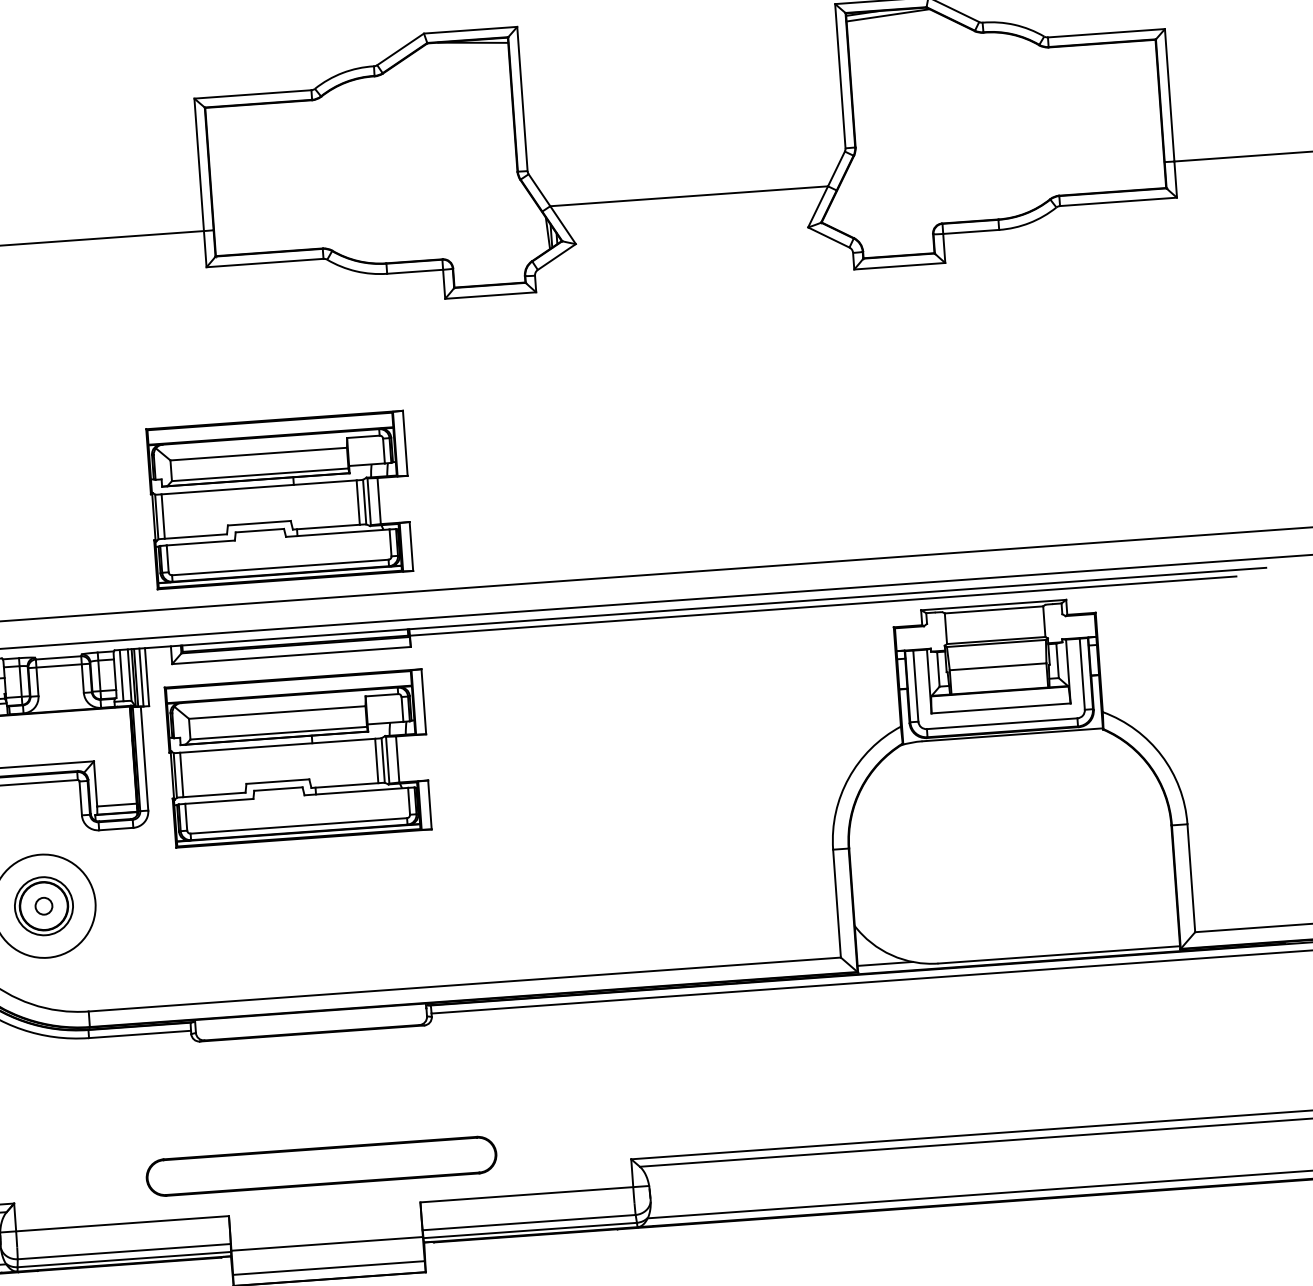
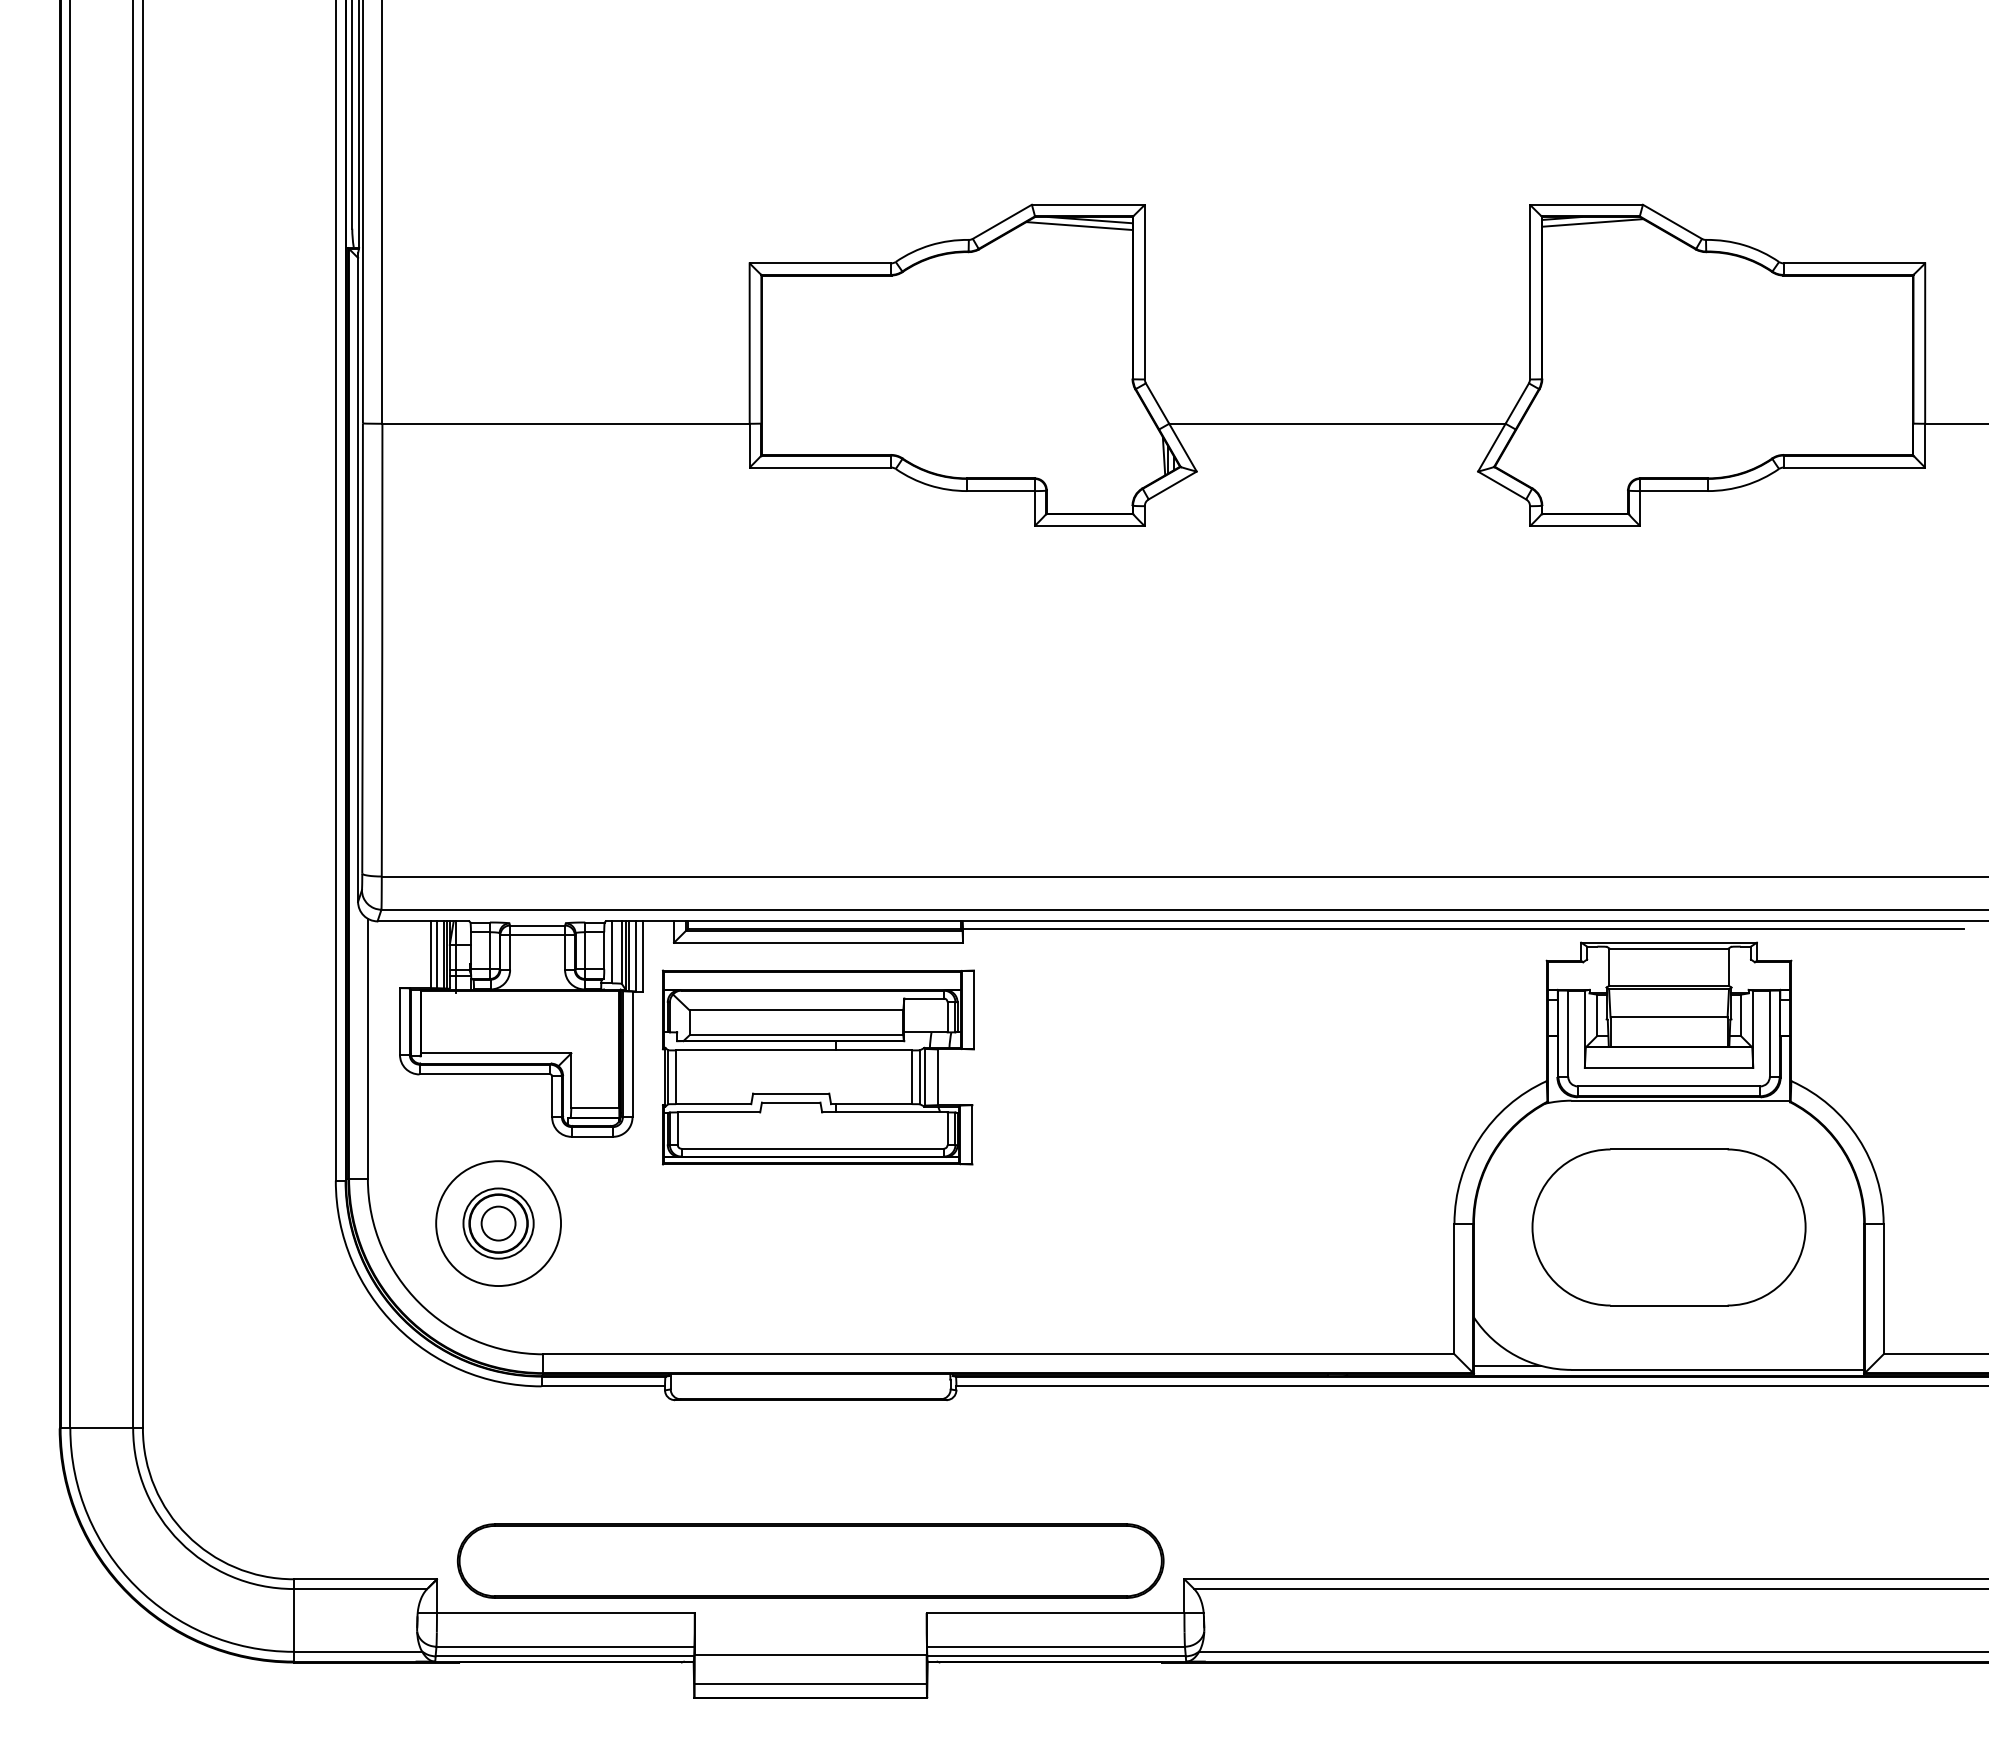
line: (464, 48) -> (1079, 226), added
part: (280, 500) -> (818, 754), removed
part: (1010, 840) -> (1668, 1227), added
circle: (43, 906) -> (498, 1223), size x1.67
part: (321, 1165) -> (810, 1560), size x1.67

